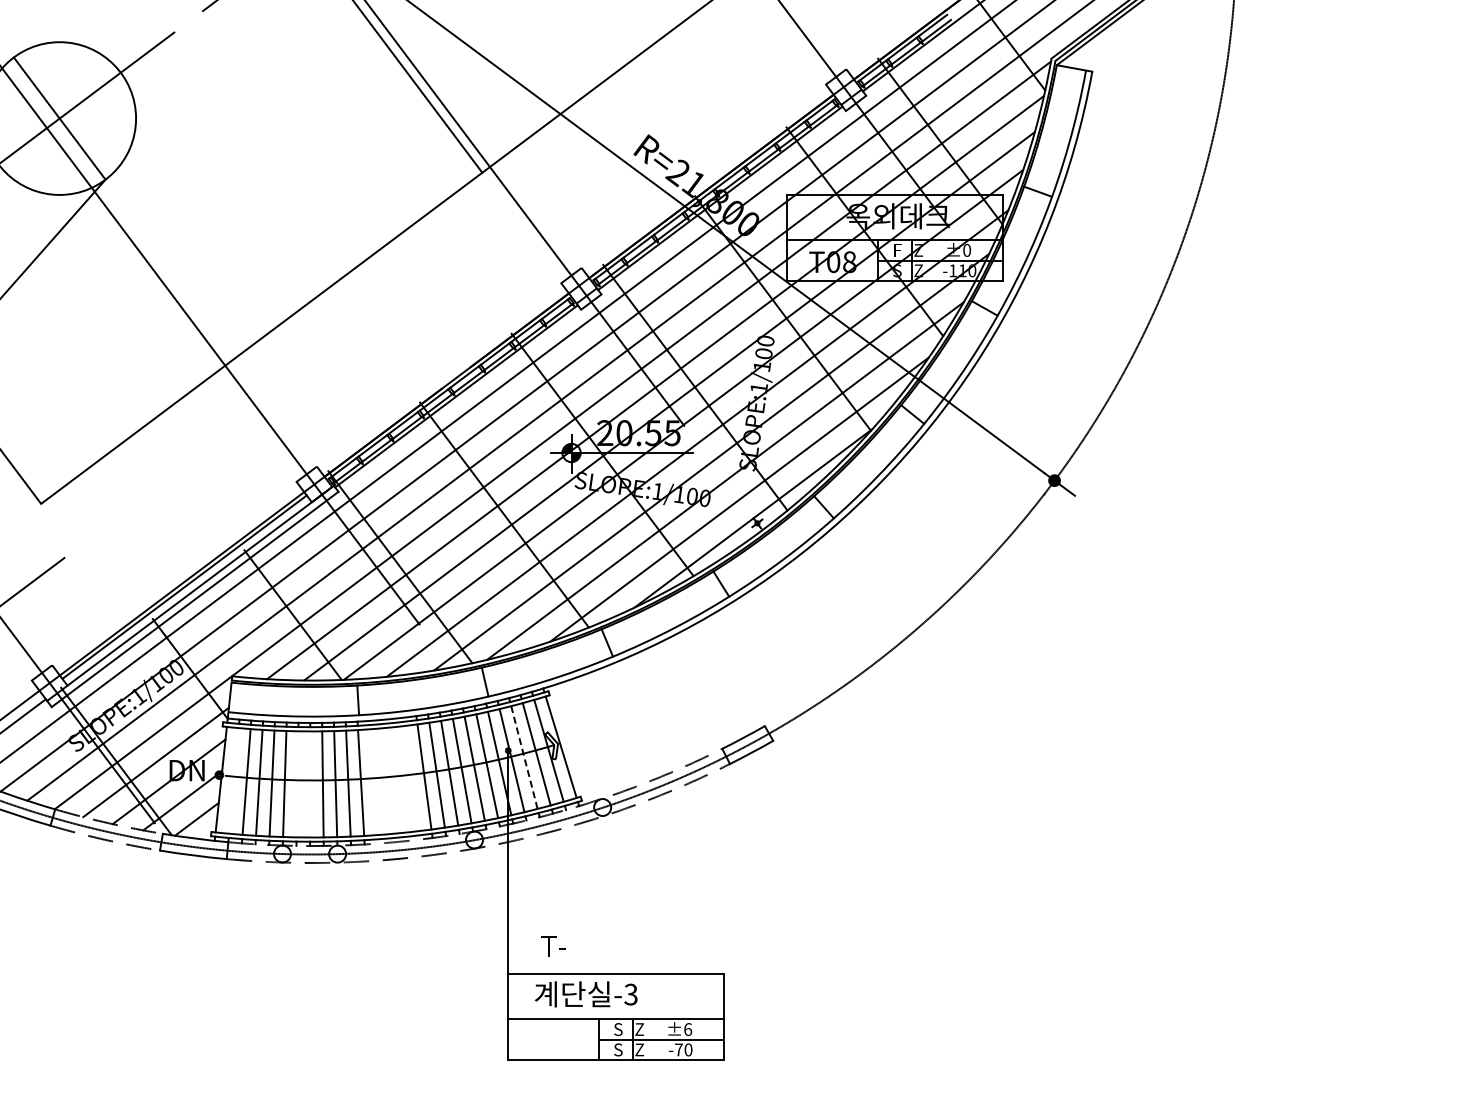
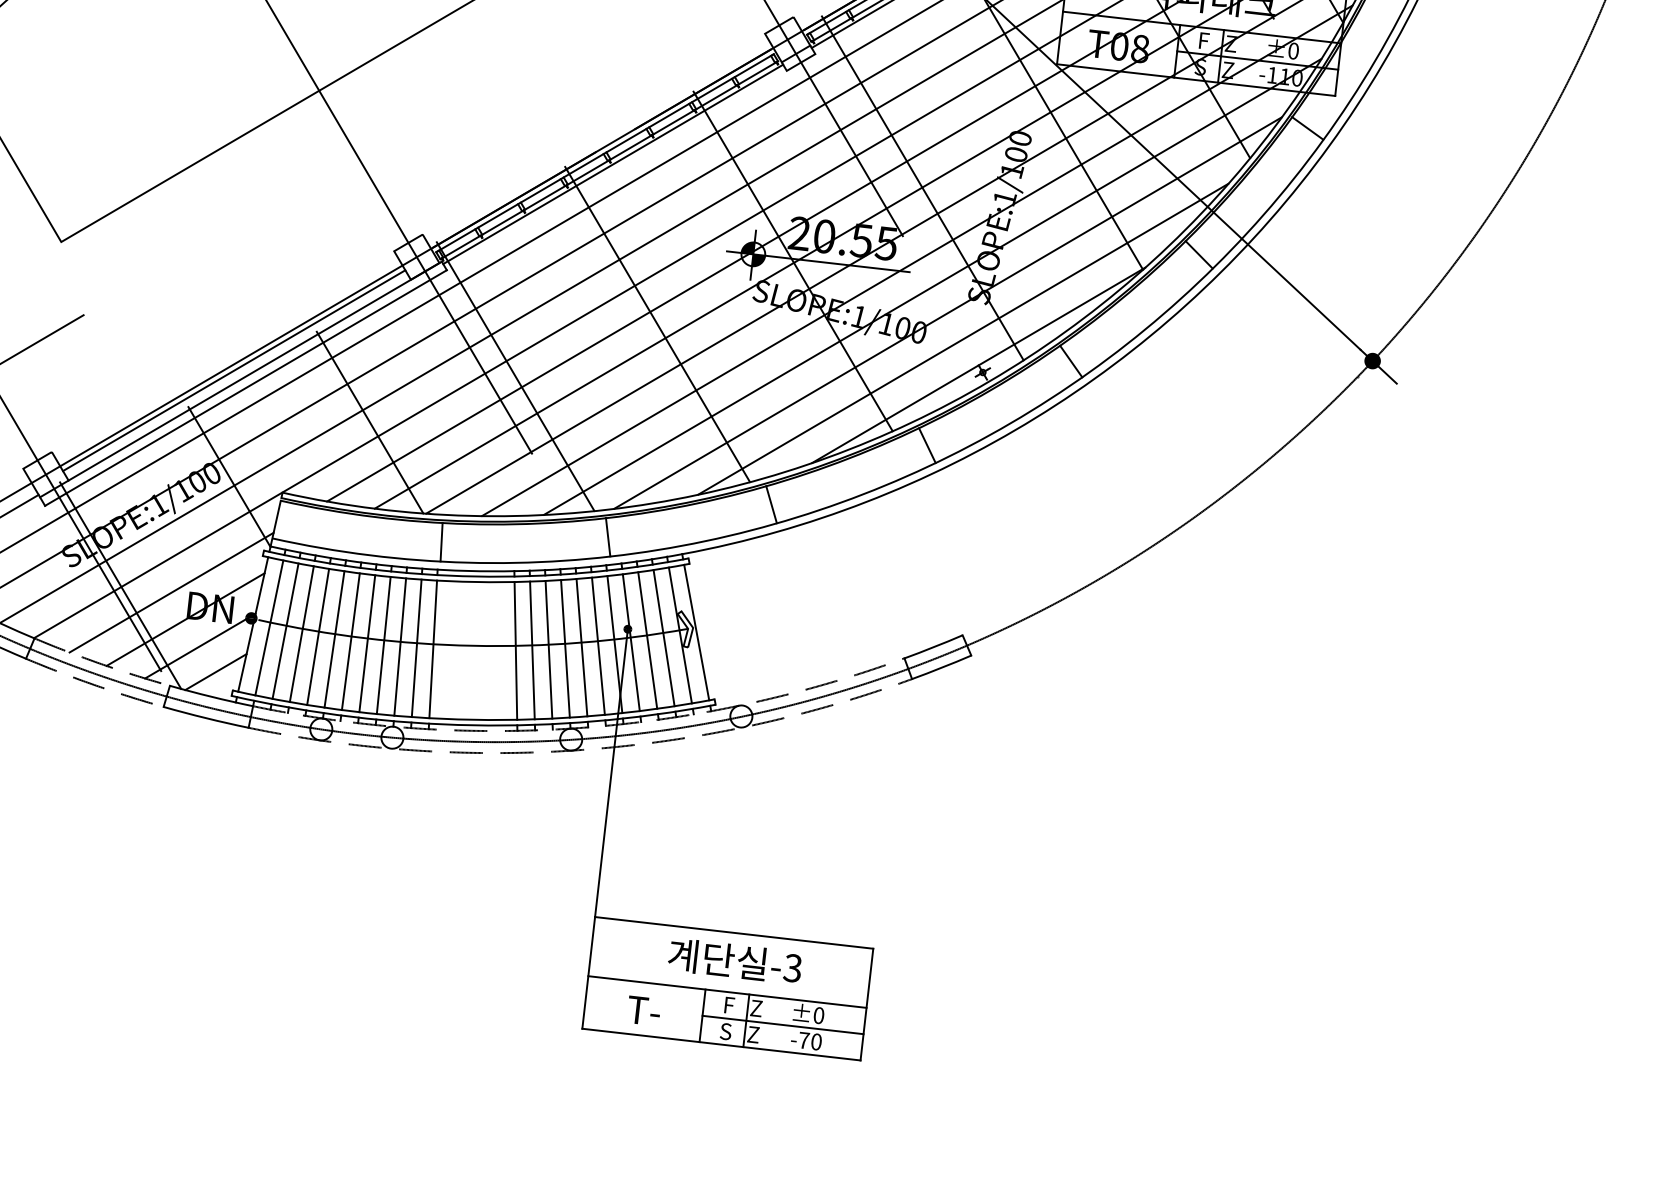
line: (524, 758) -> (647, 641), dashed -> solid
line: (233, 780) -> (268, 627), added
line: (297, 784) -> (350, 641), added
line: (310, 784) -> (367, 643), added
text: (553, 946) -> (643, 1011), moved
text: (586, 994) -> (735, 961), moved
text: (618, 1029) -> (729, 1005), S -> F
text: (688, 1029) -> (819, 1015), ±6 -> ±0

